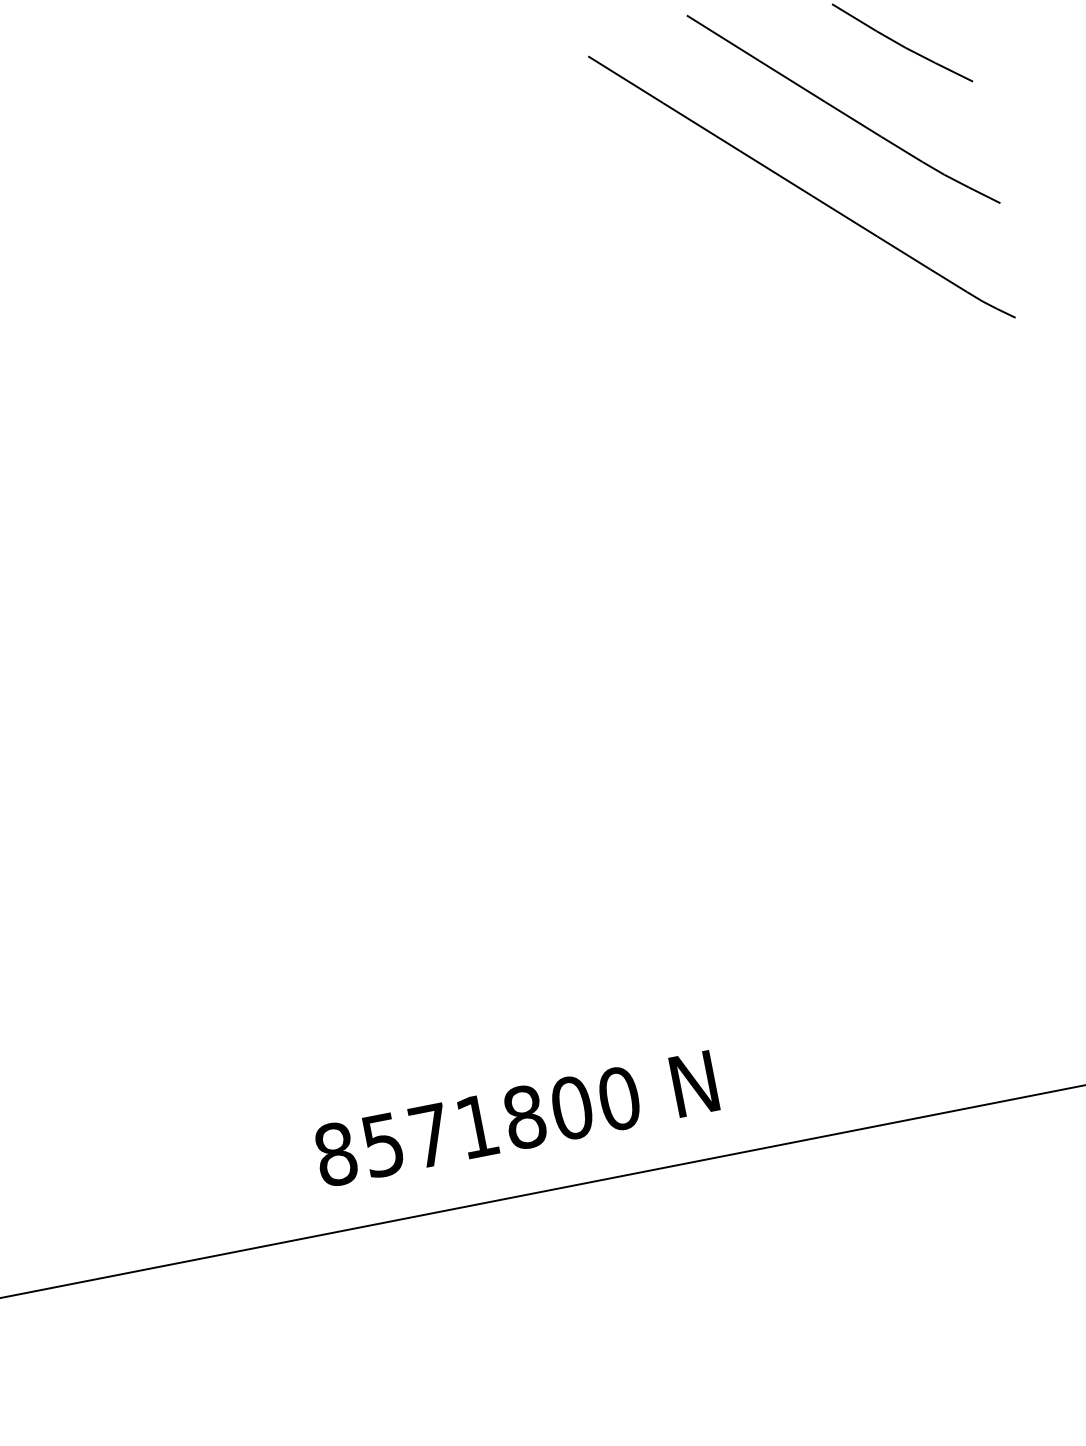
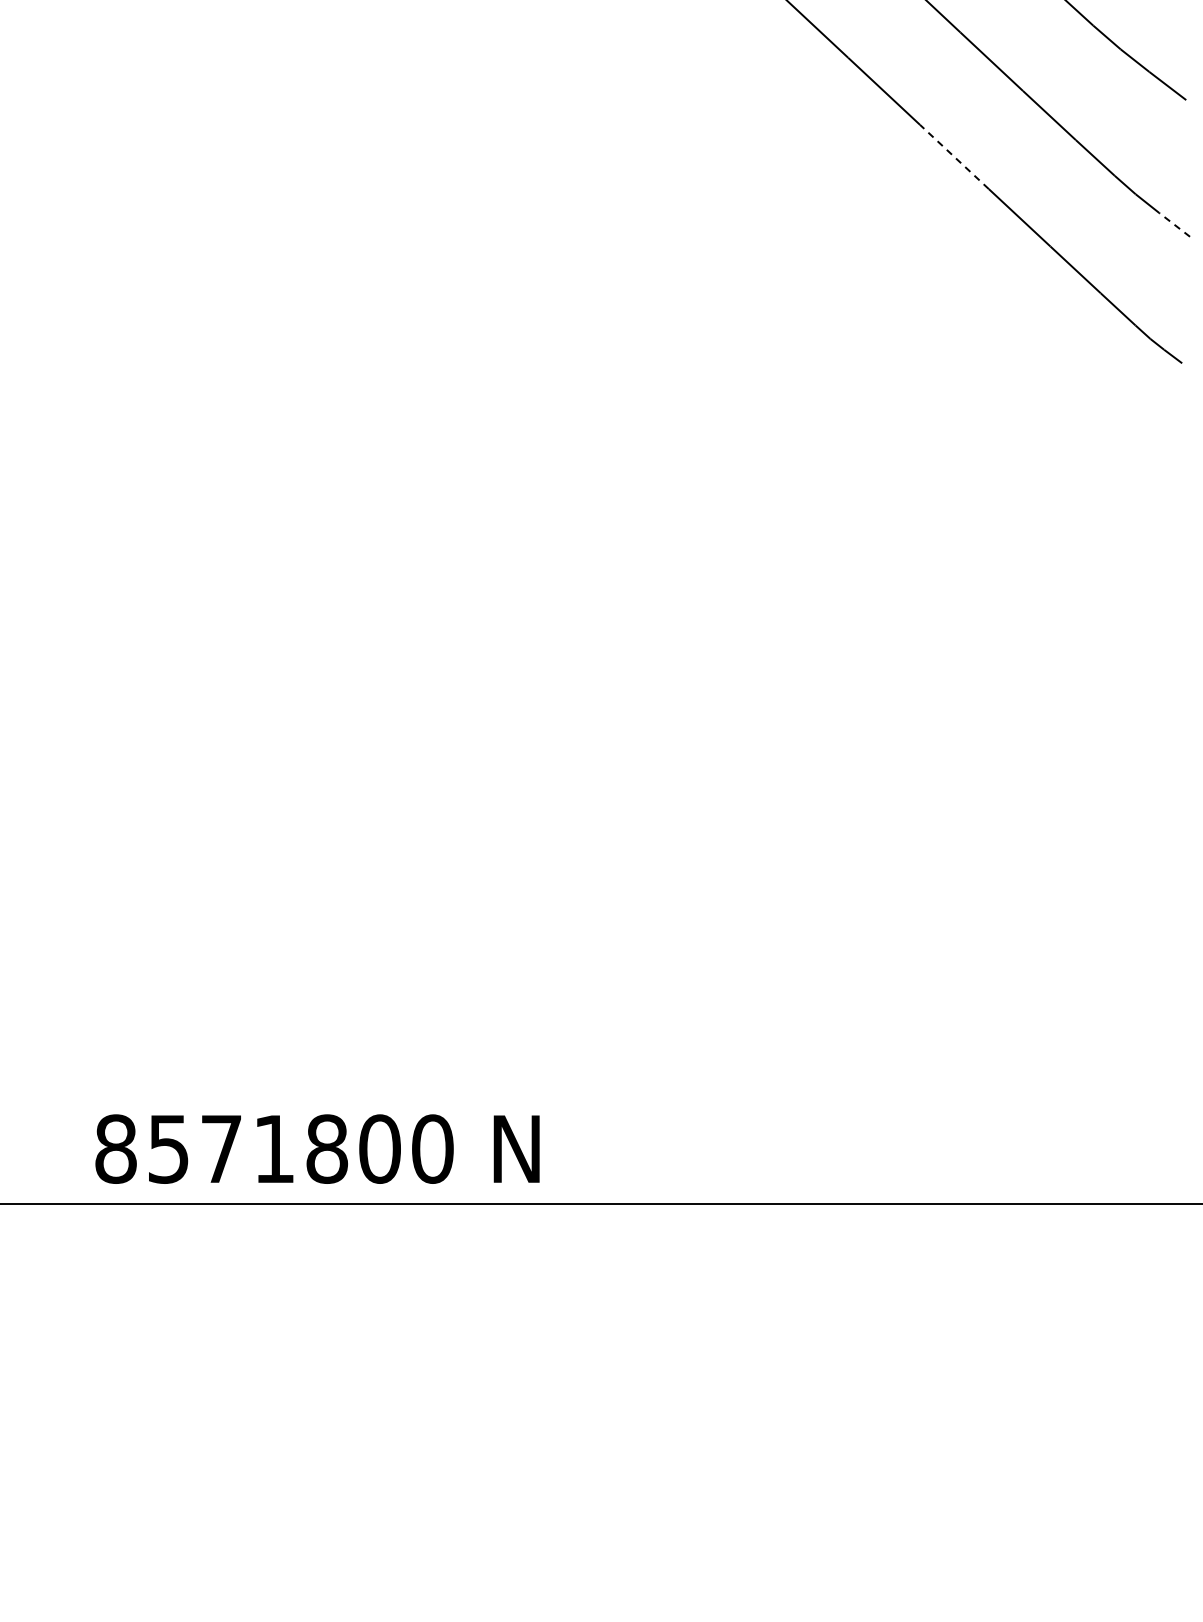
line: (775, 172) -> (954, 156), solid -> dashed
line: (984, 194) -> (1174, 224), solid -> dashed
text: (516, 1118) -> (317, 1148), moved

